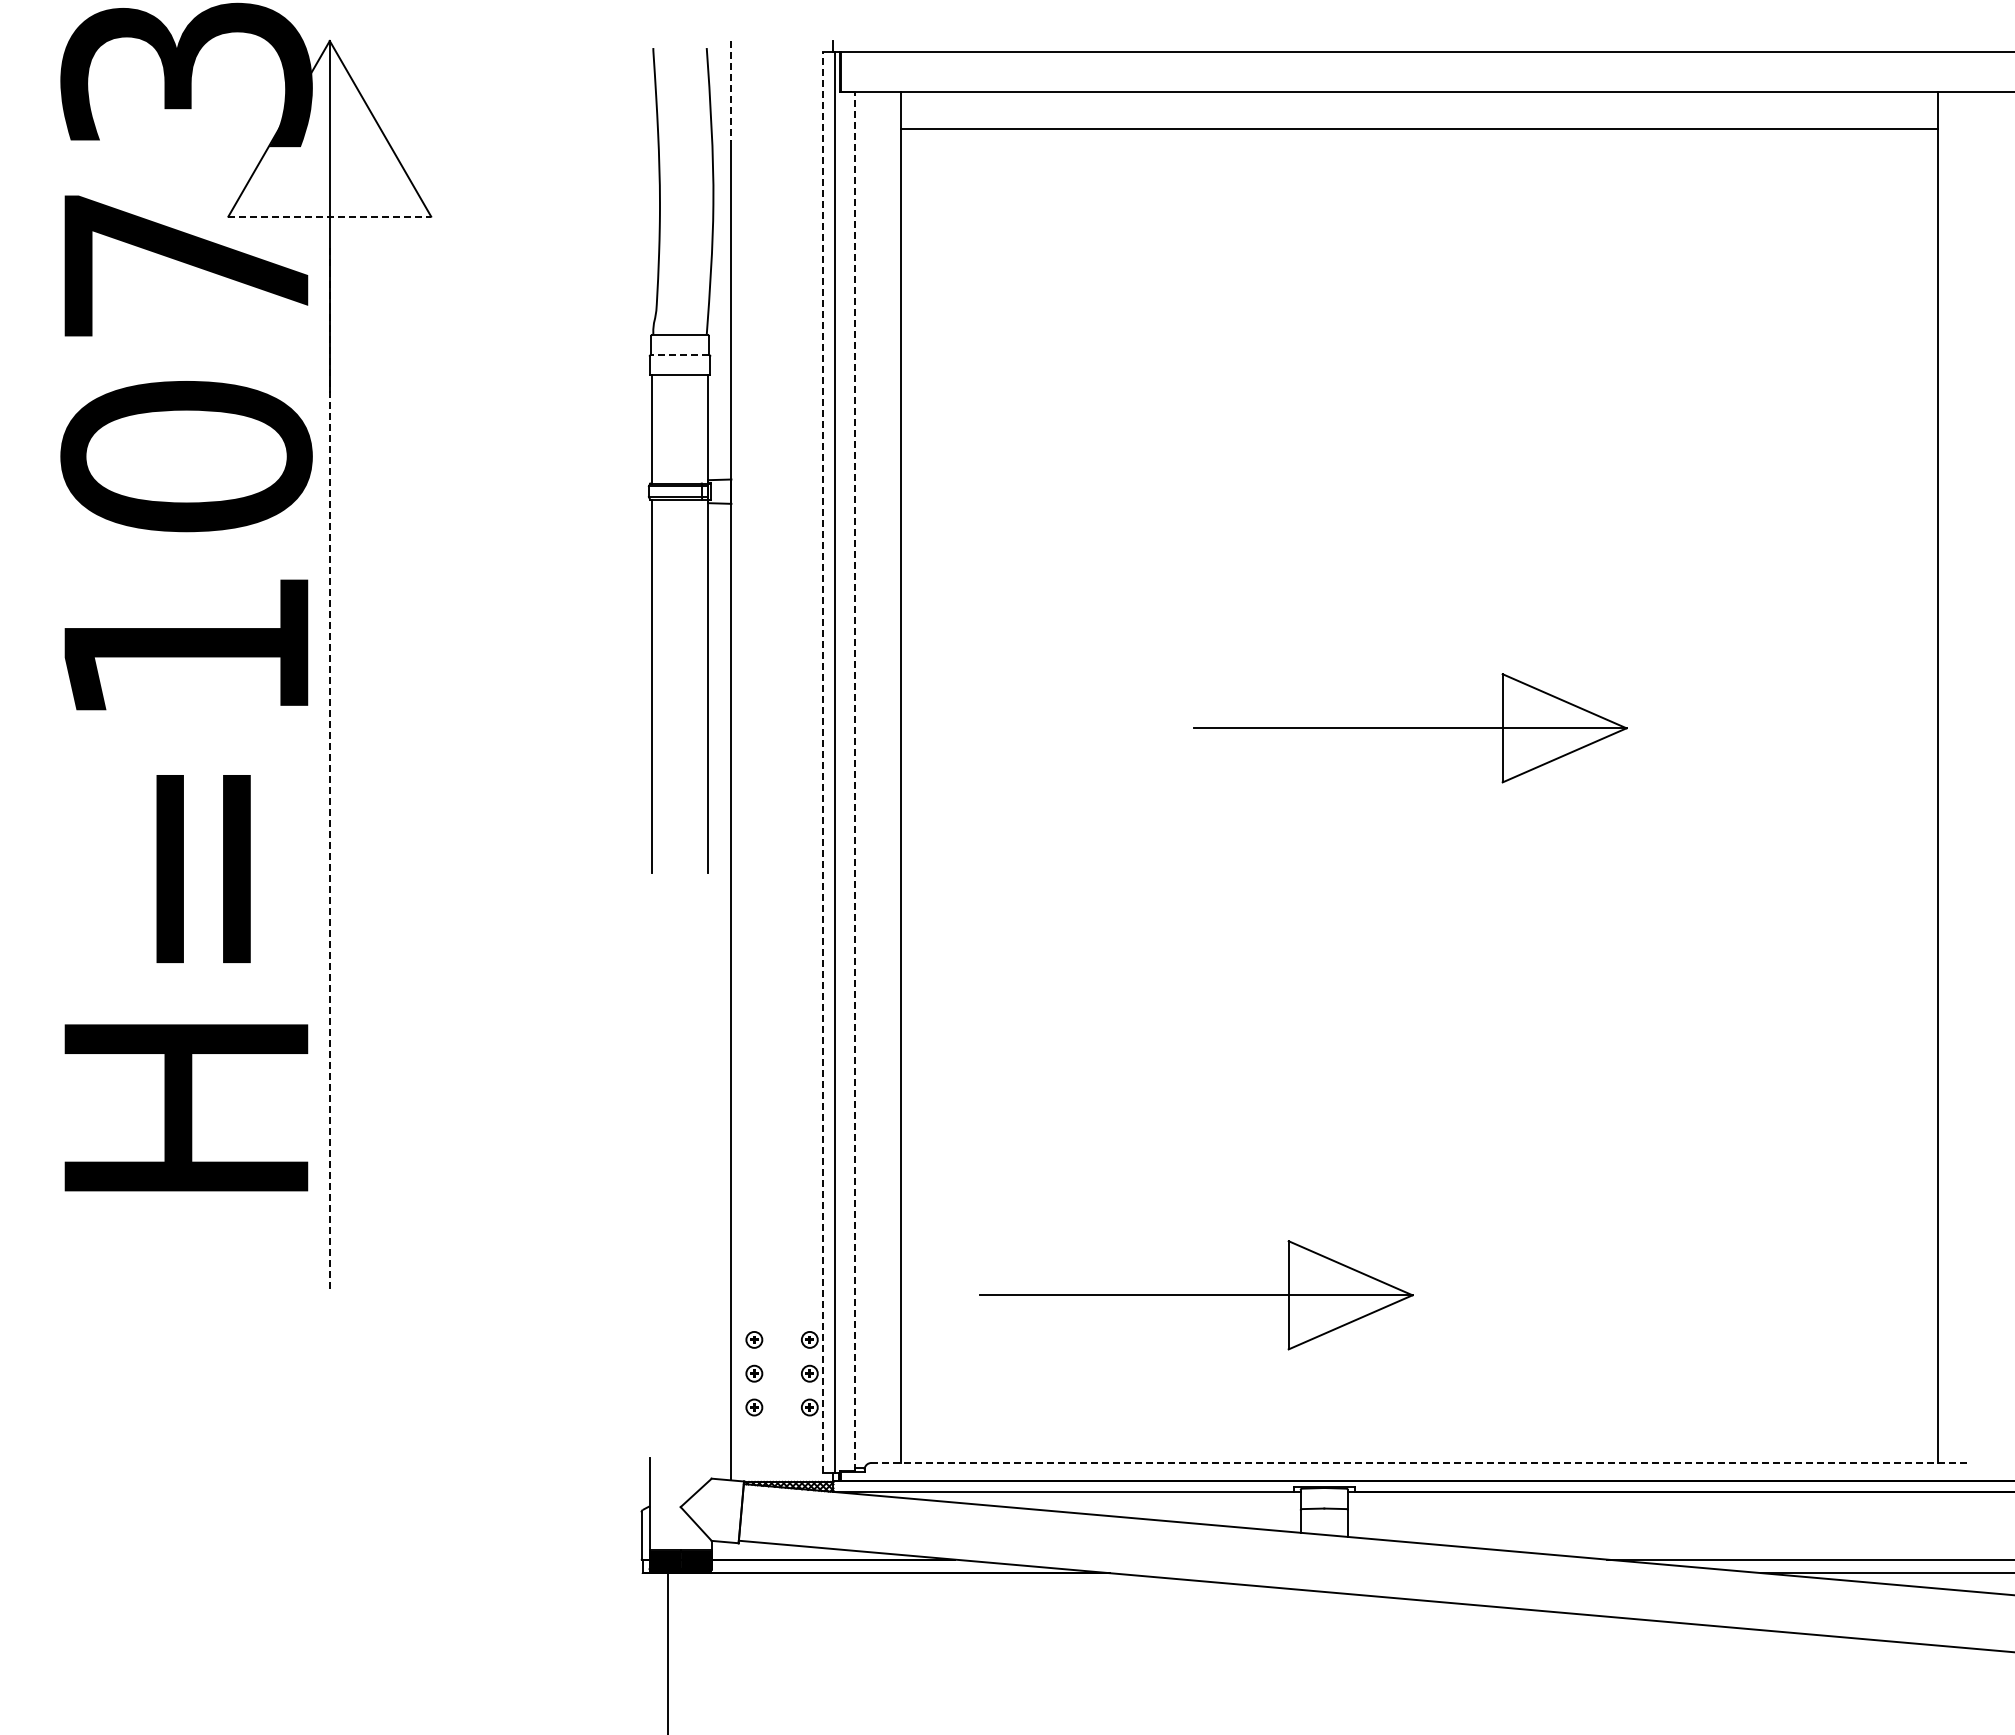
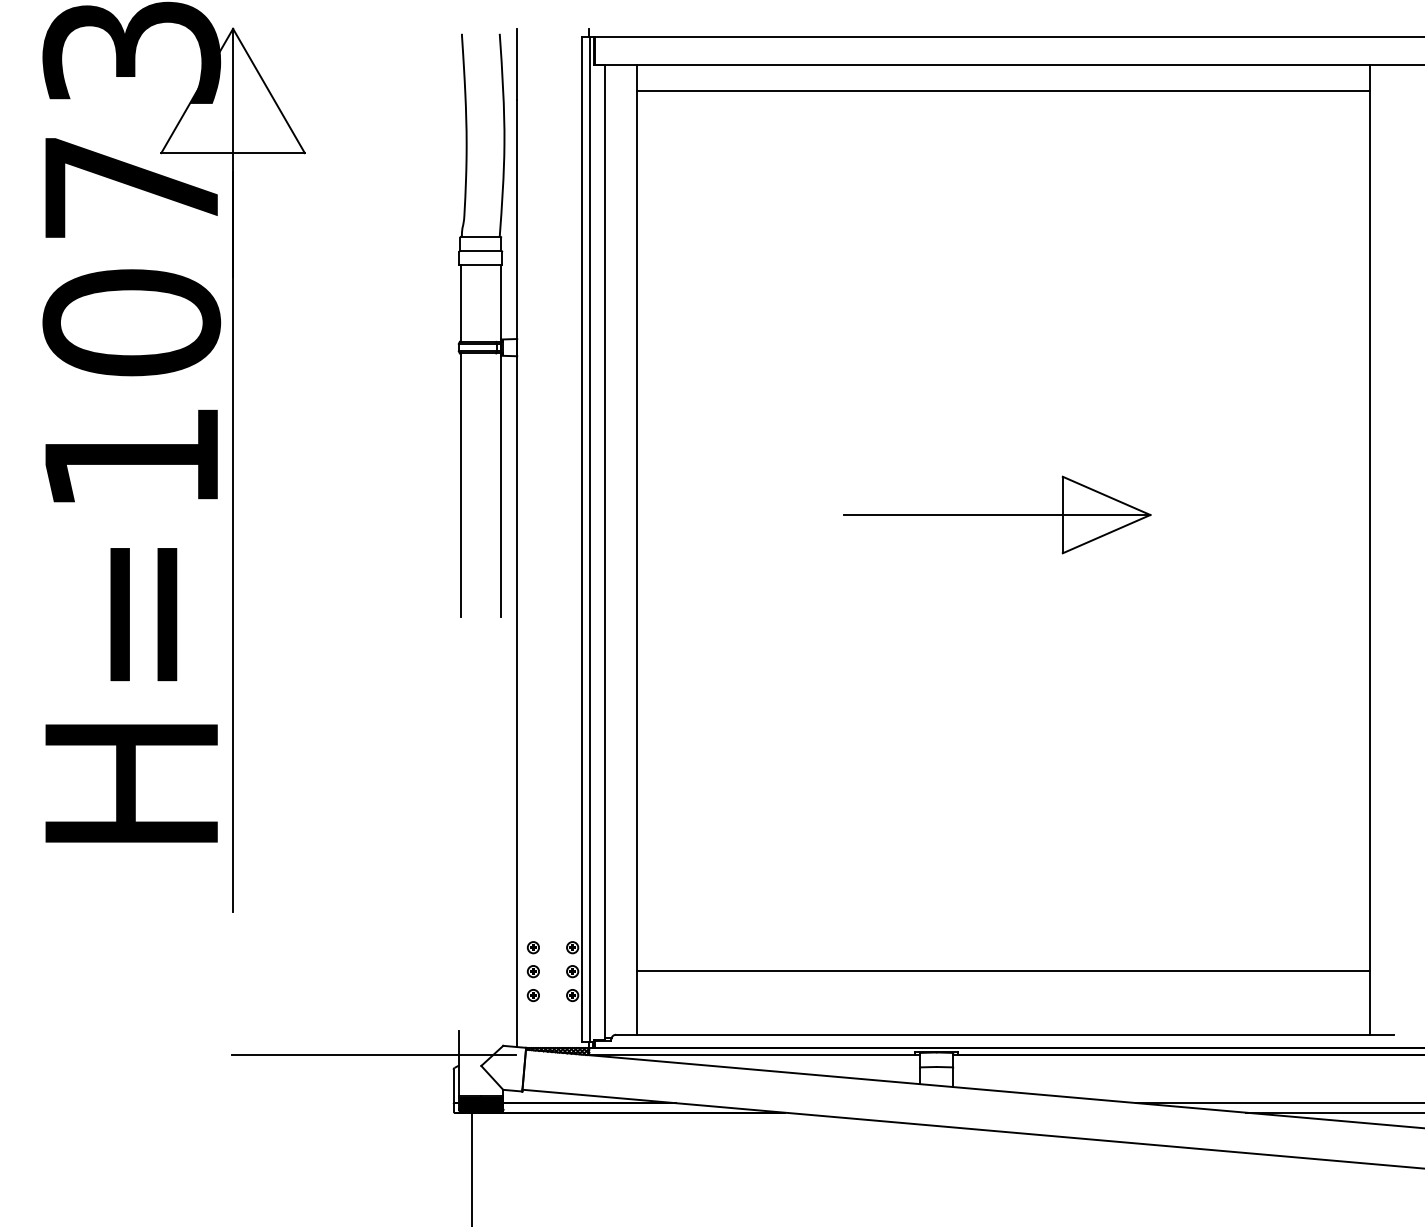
line: (731, 91) -> (517, 64), dashed -> solid
line: (330, 216) -> (233, 152), dashed -> solid
line: (679, 355) -> (480, 251), dashed -> solid
line: (822, 762) -> (581, 539), dashed -> solid
line: (329, 766) -> (232, 542), dashed -> solid
line: (855, 781) -> (604, 552), dashed -> solid
part: (1196, 1295) -> (846, 916), removed
line: (1419, 1373) -> (1003, 971), added
line: (1421, 1462) -> (1005, 1034), dashed -> solid
line: (529, 1492) -> (374, 1055), added

